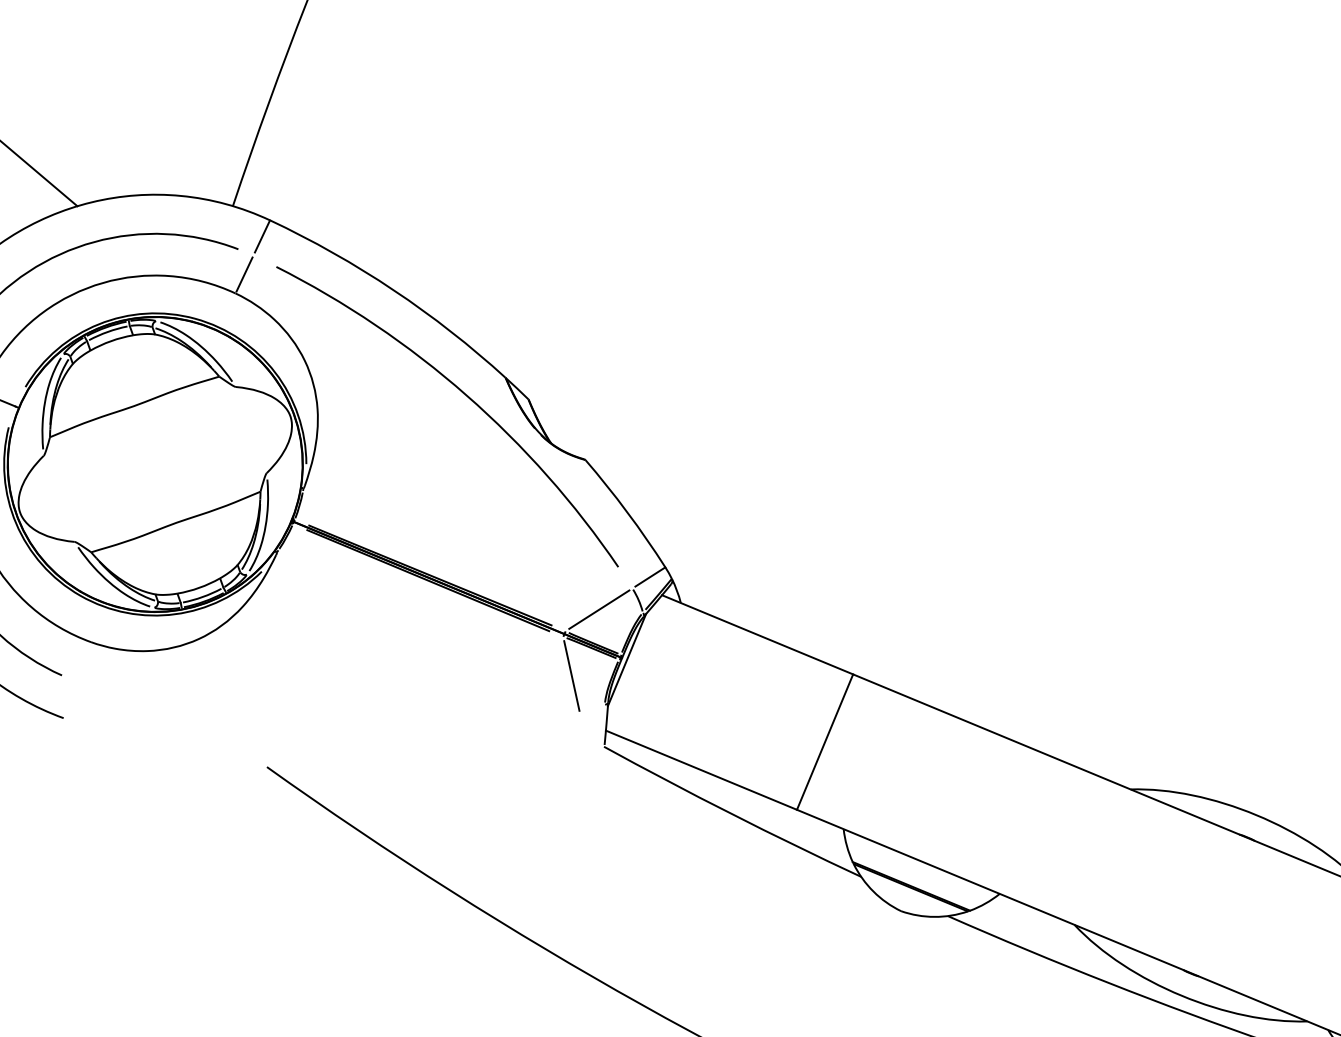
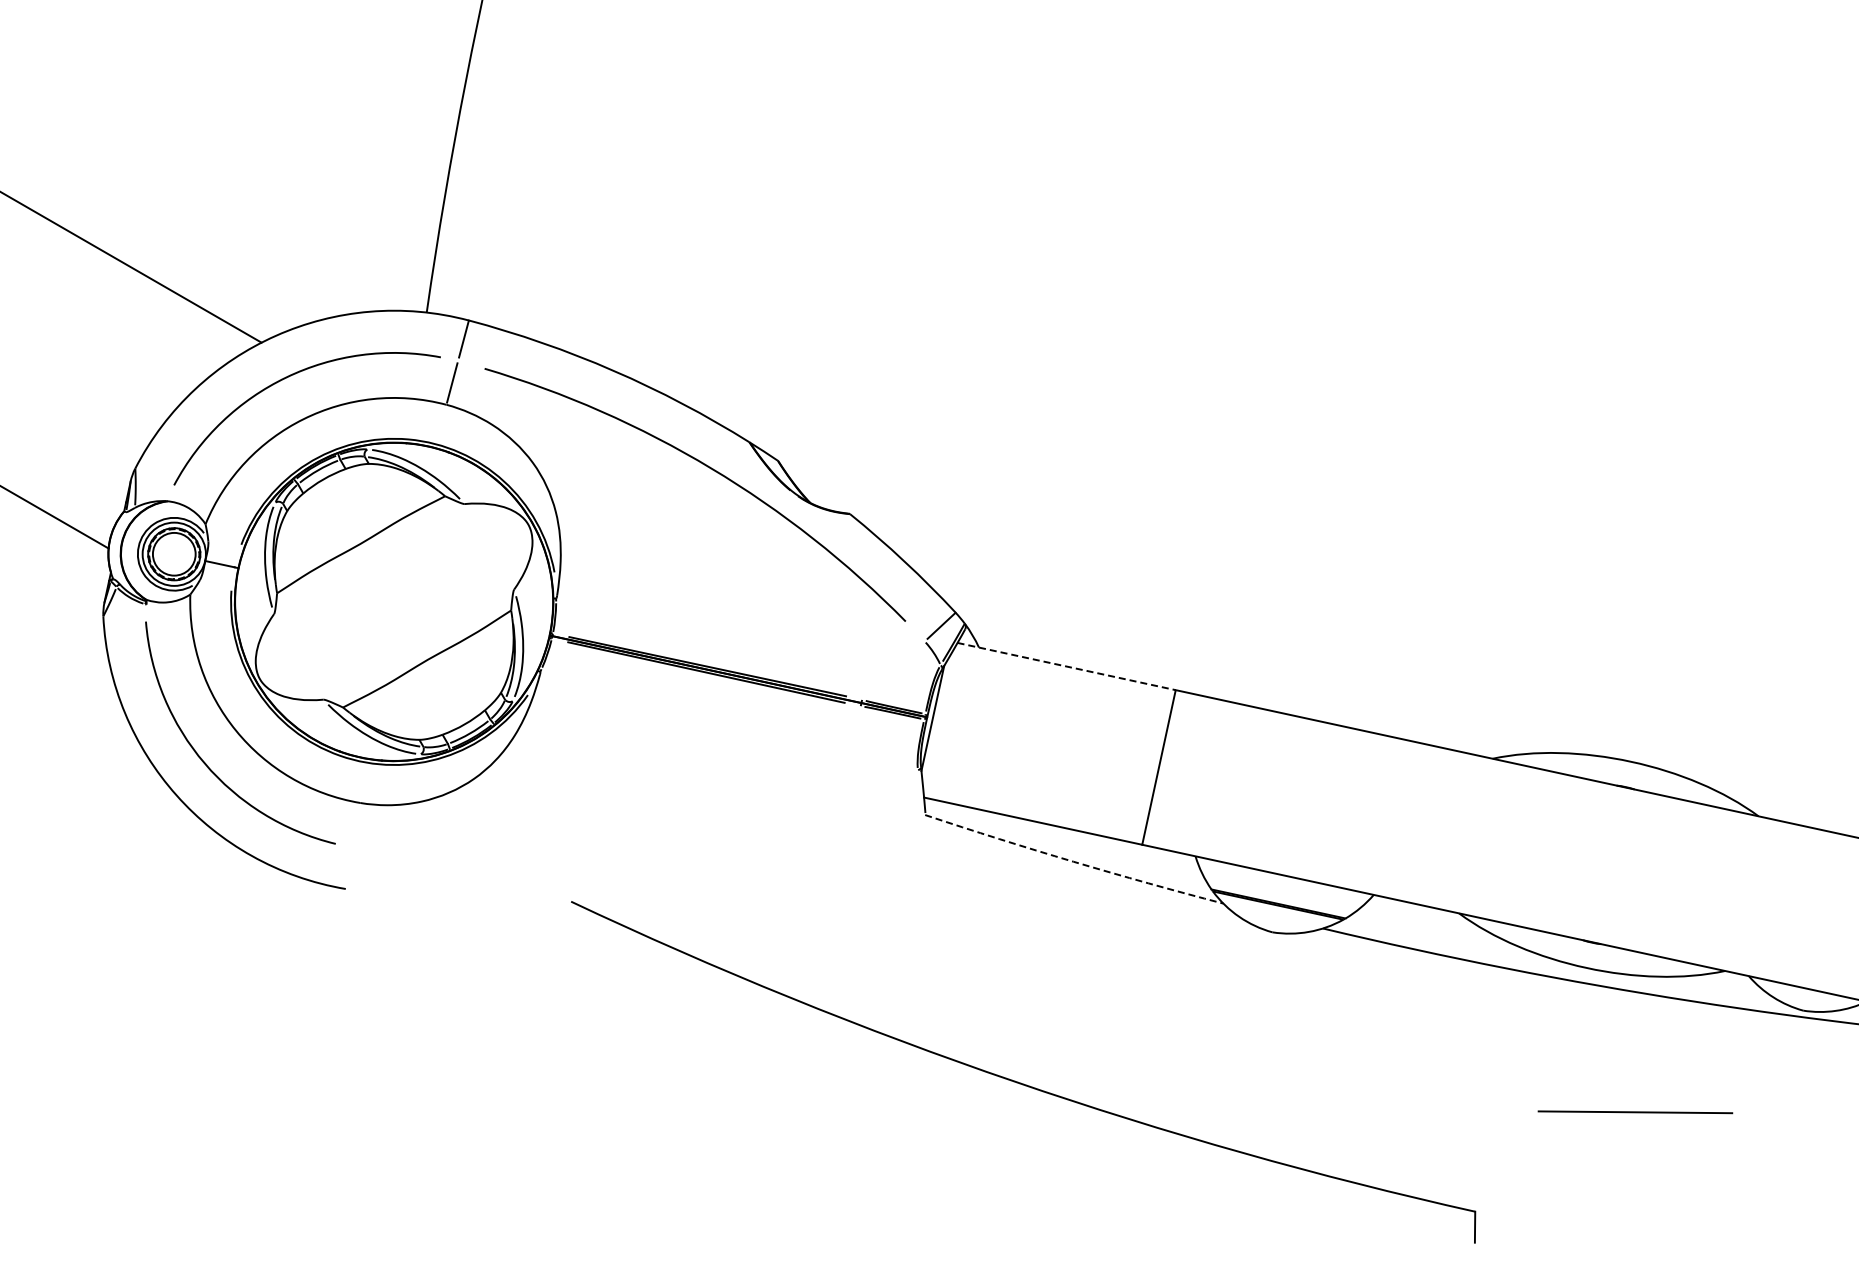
line: (599, 609) -> (893, 670), removed
line: (757, 634) -> (1066, 666), solid -> dashed
line: (572, 675) -> (877, 745), removed
arc: (731, 813) -> (1073, 861), solid -> dashed

